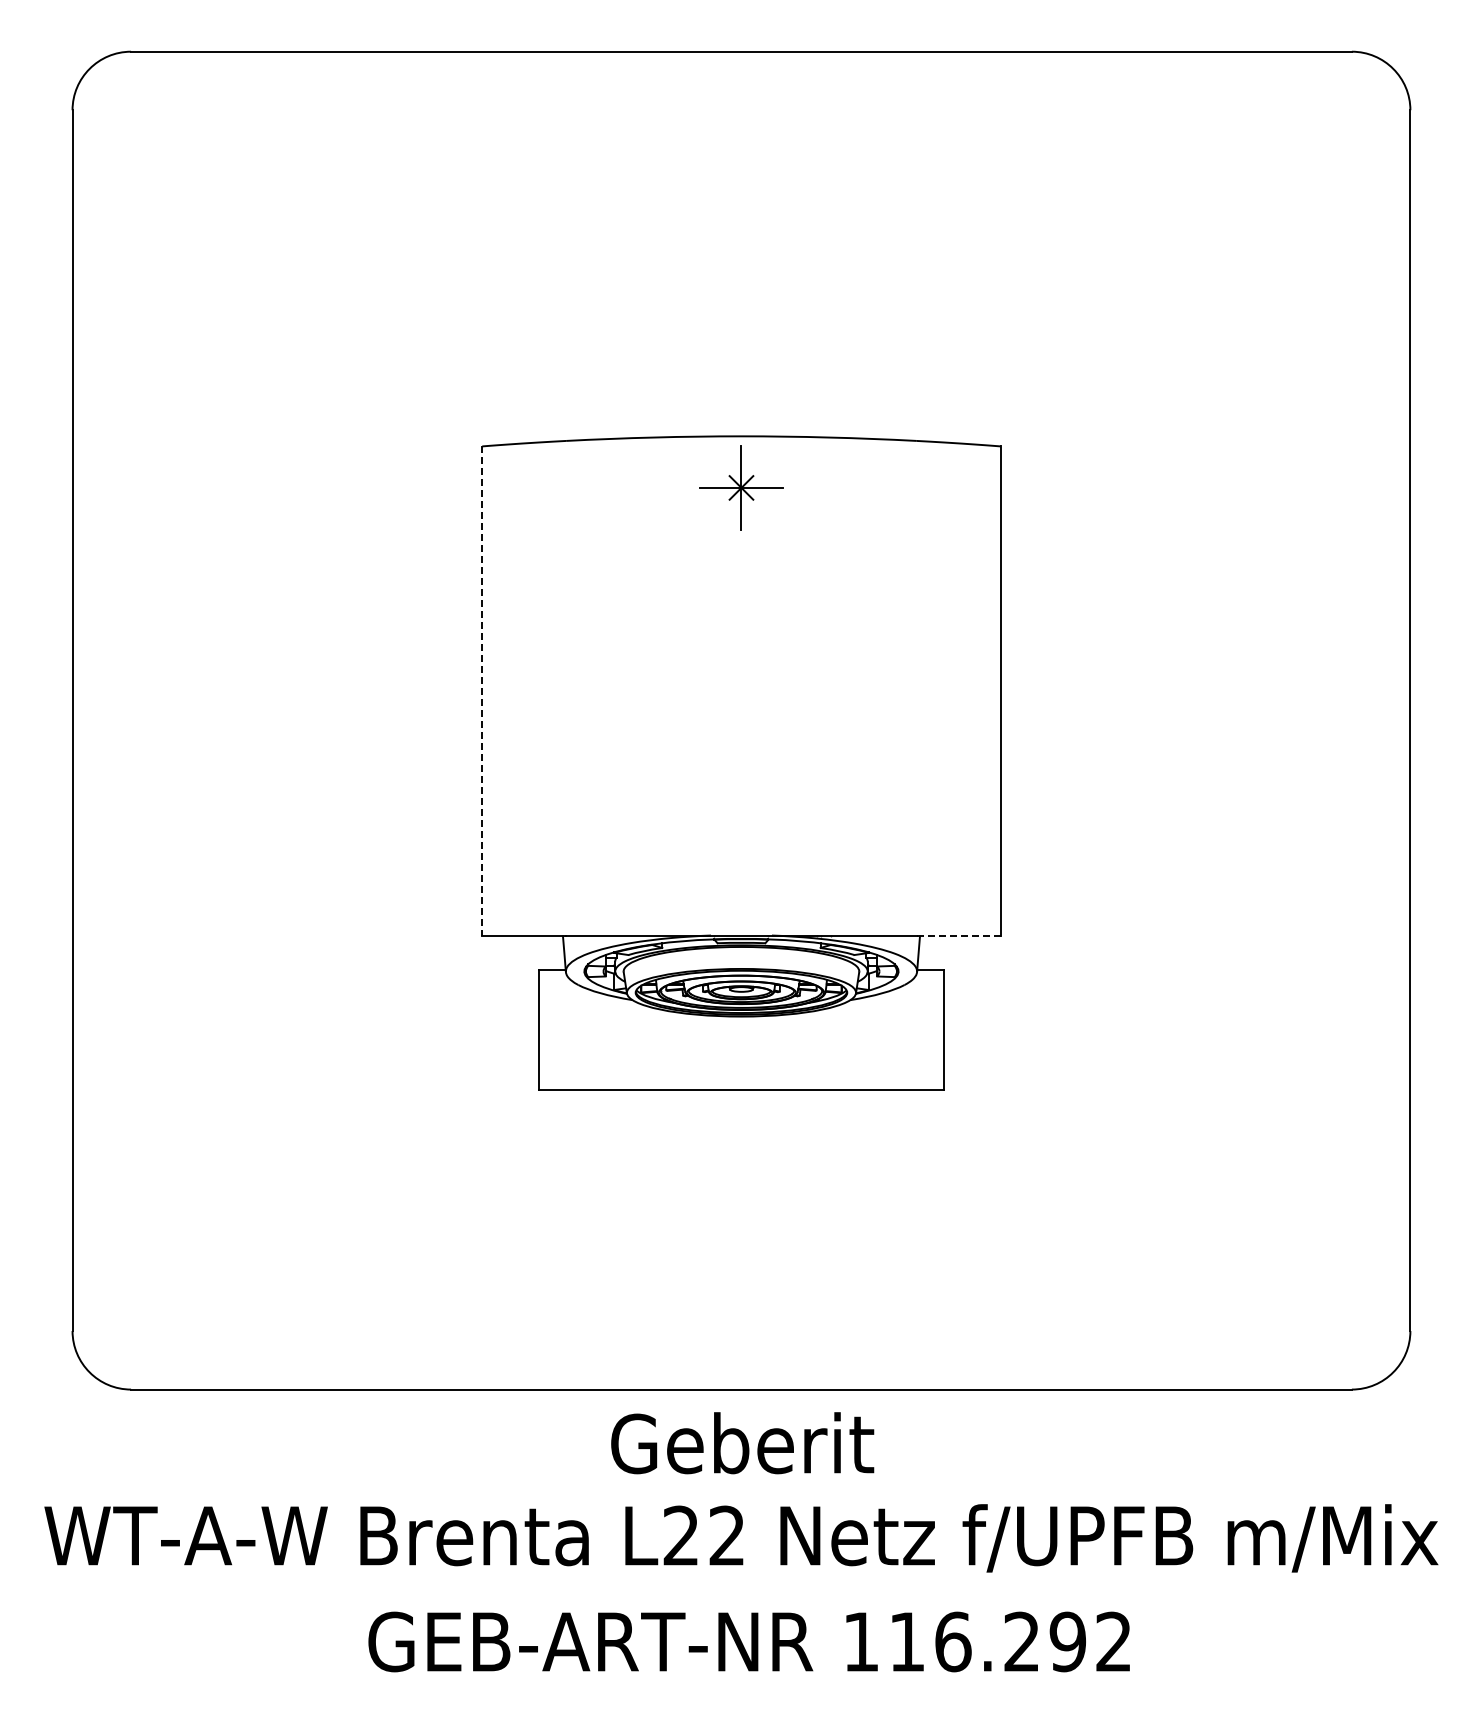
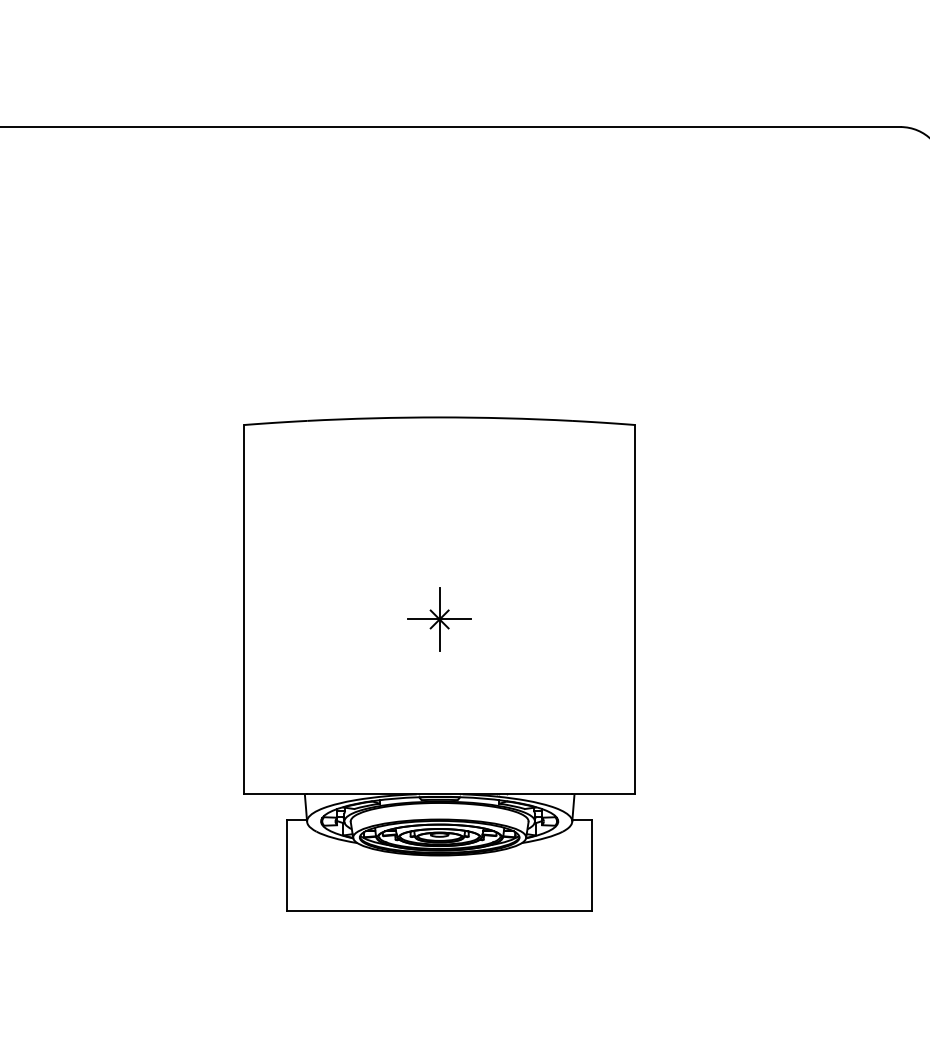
part: (741, 487) -> (439, 619), moved
line: (482, 690) -> (244, 609), dashed -> solid
line: (958, 935) -> (603, 794), dashed -> solid

